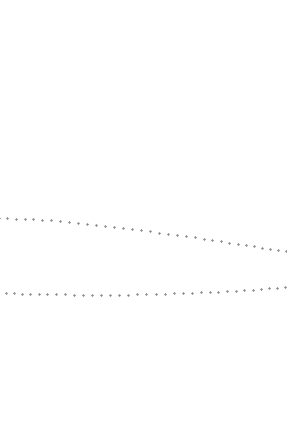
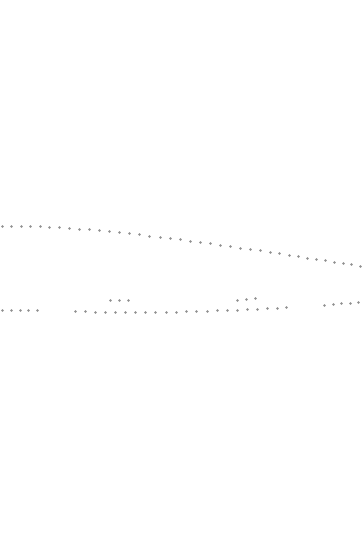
part: (252, 289) -> (246, 299), moved
part: (30, 294) -> (119, 300), moved

